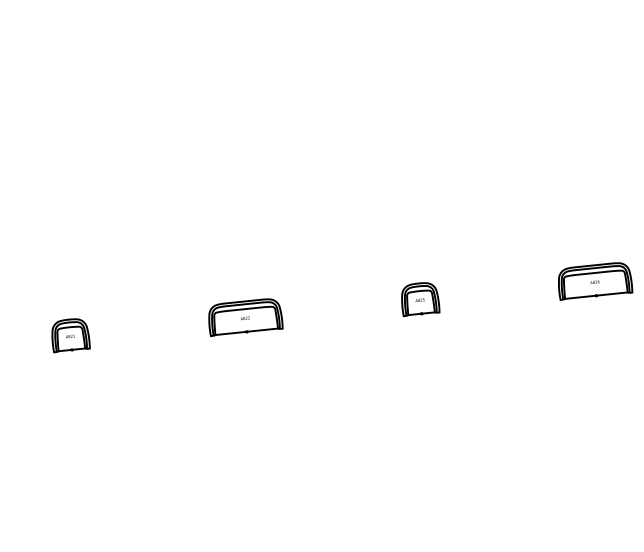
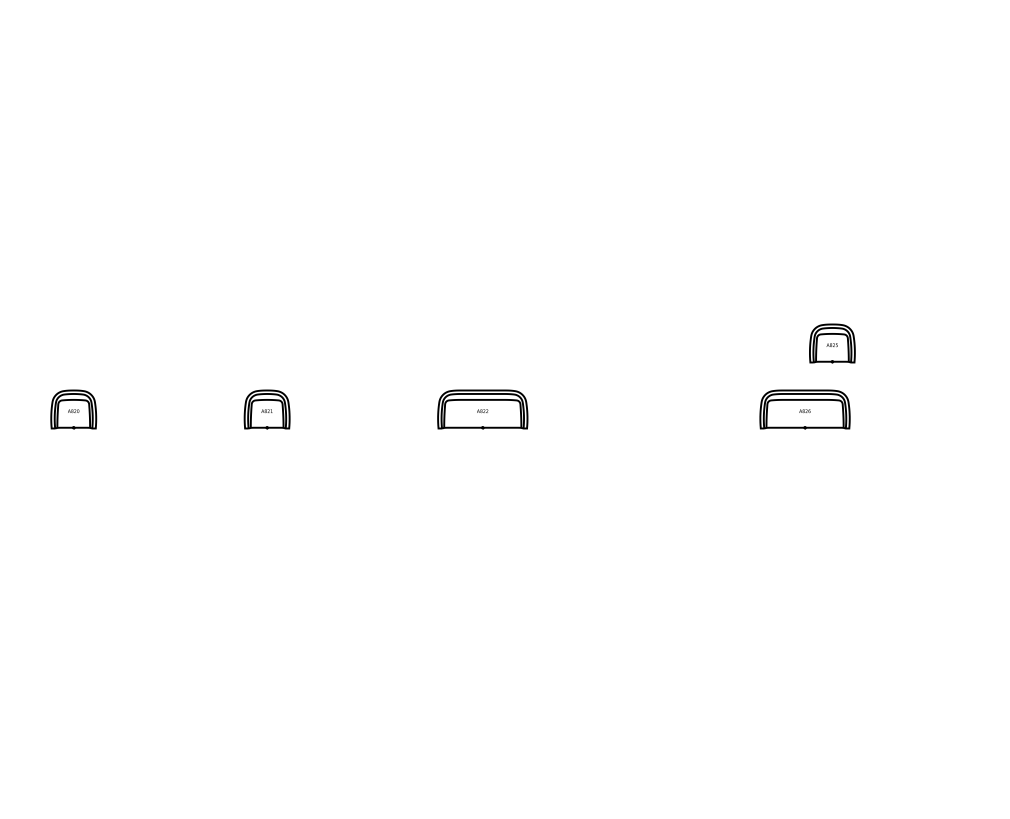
part: (594, 280) -> (804, 409), moved
part: (420, 298) -> (832, 343), moved

